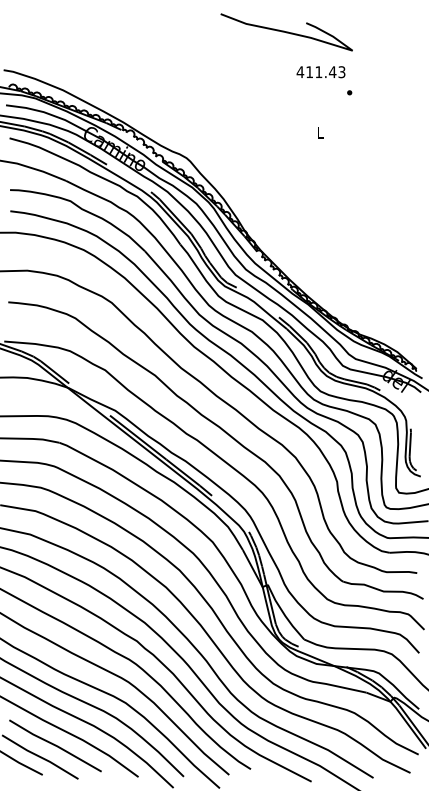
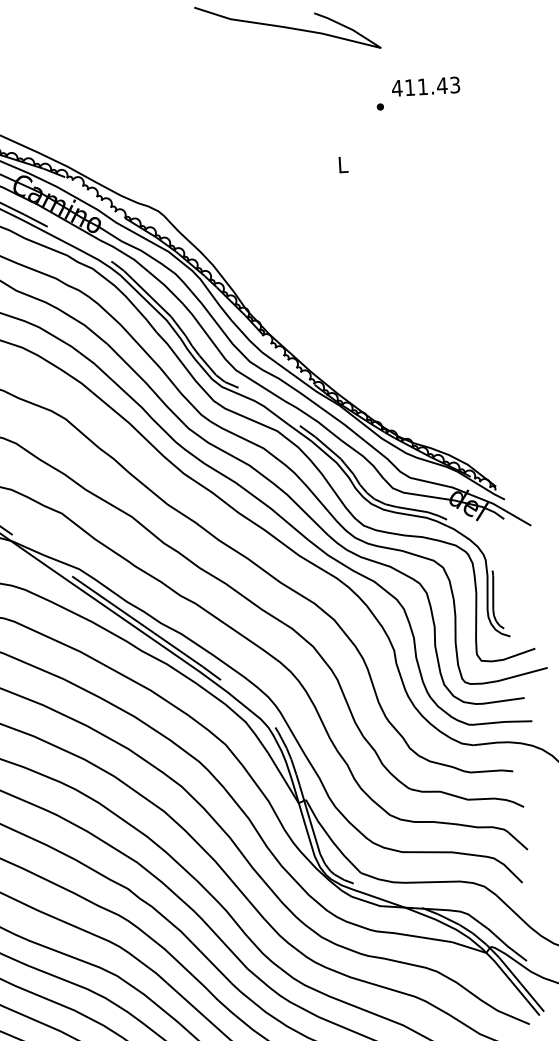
text: (320, 72) -> (425, 87), moved

